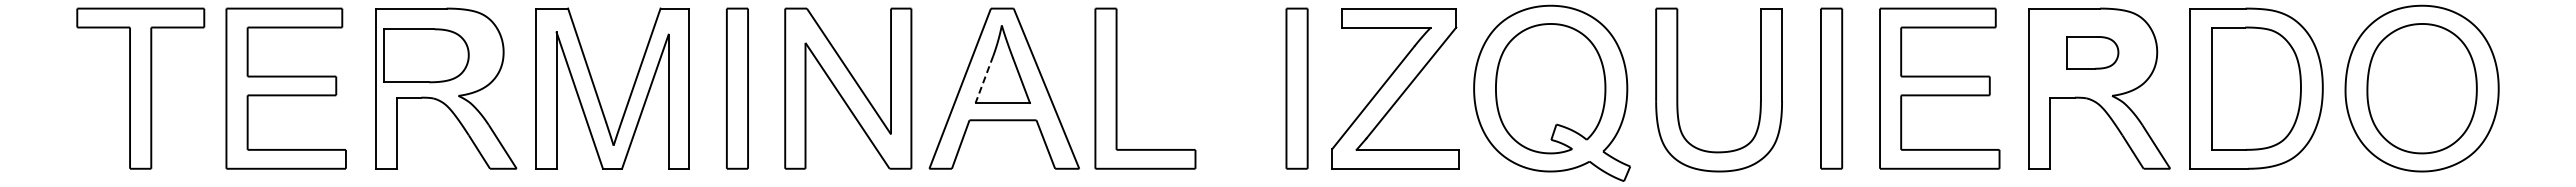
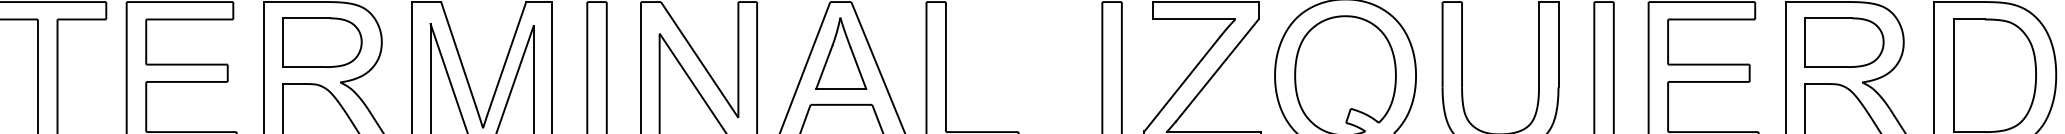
part: (2092, 52) -> (1844, 42), size x1.67
part: (426, 55) -> (322, 42), moved
line: (984, 79) -> (824, 67), dashed -> solid

